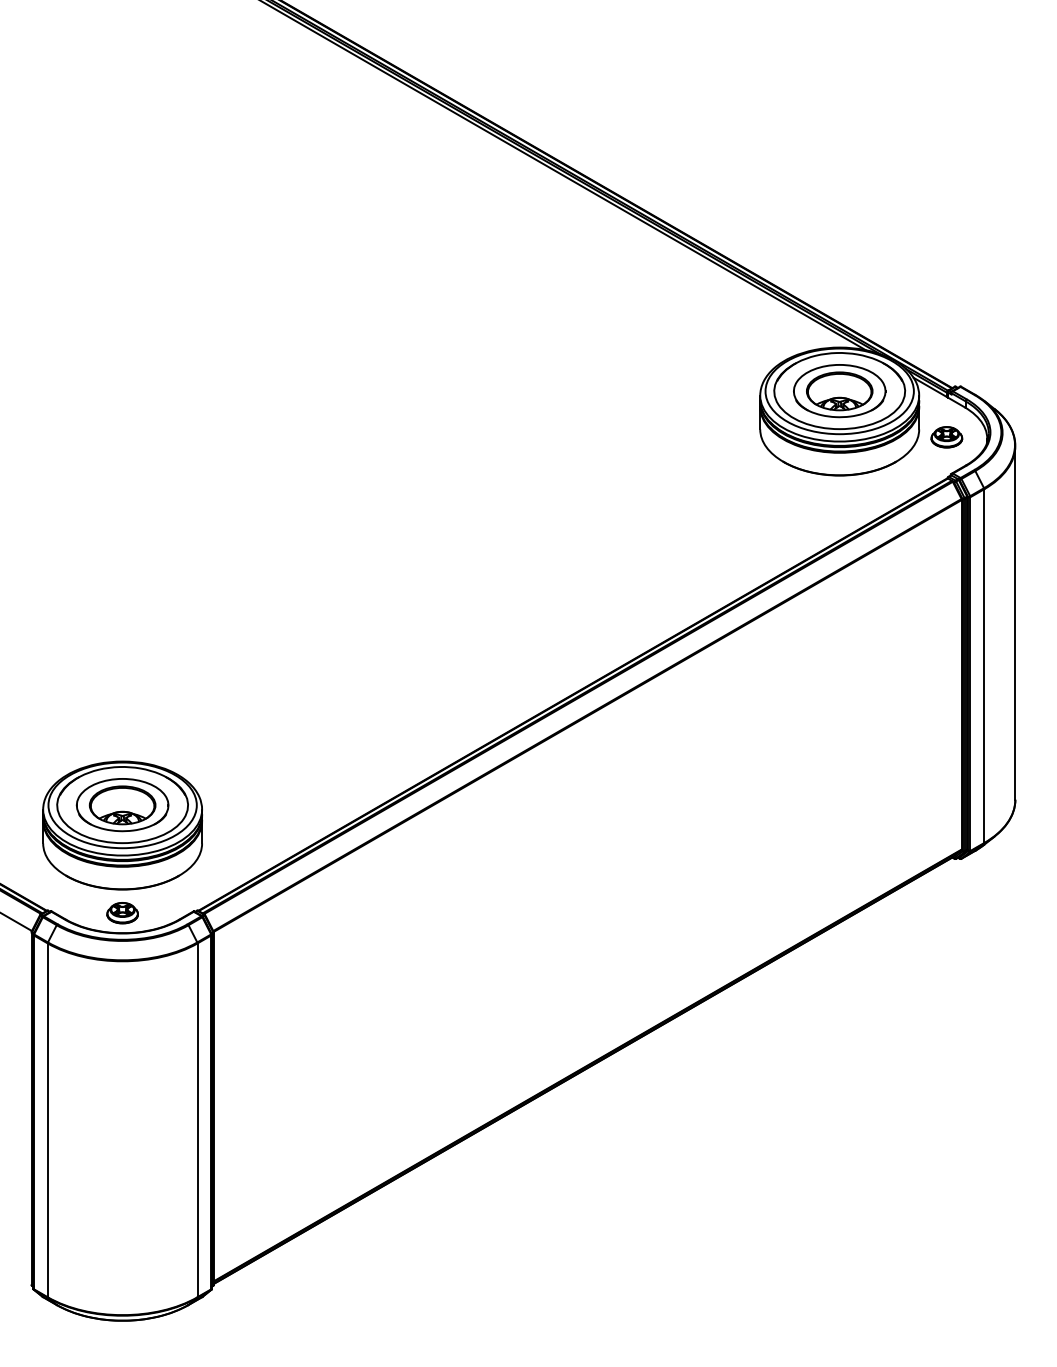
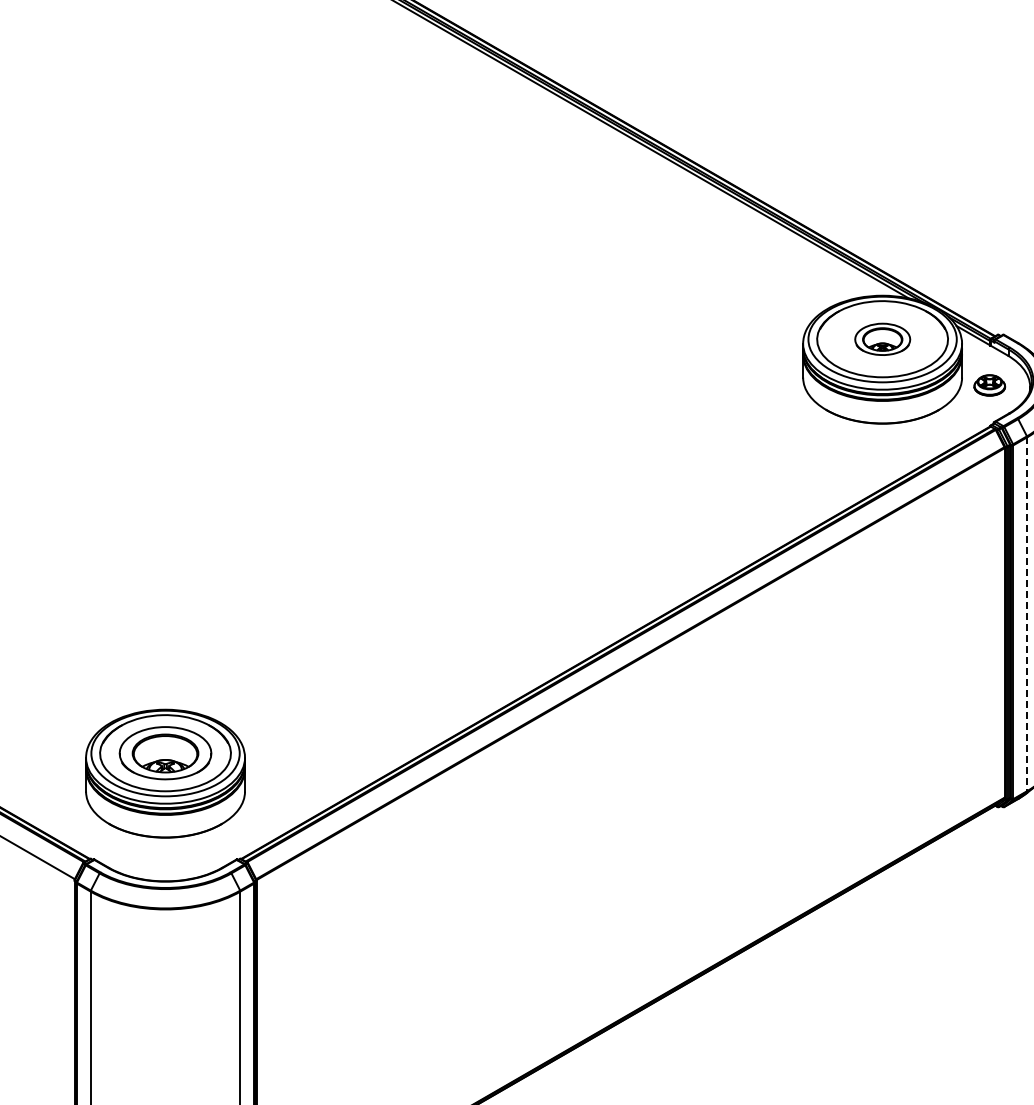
part: (839, 391) -> (882, 339), size x0.6
line: (984, 666) -> (1027, 614), solid -> dashed
part: (122, 913) -> (165, 861), removed

